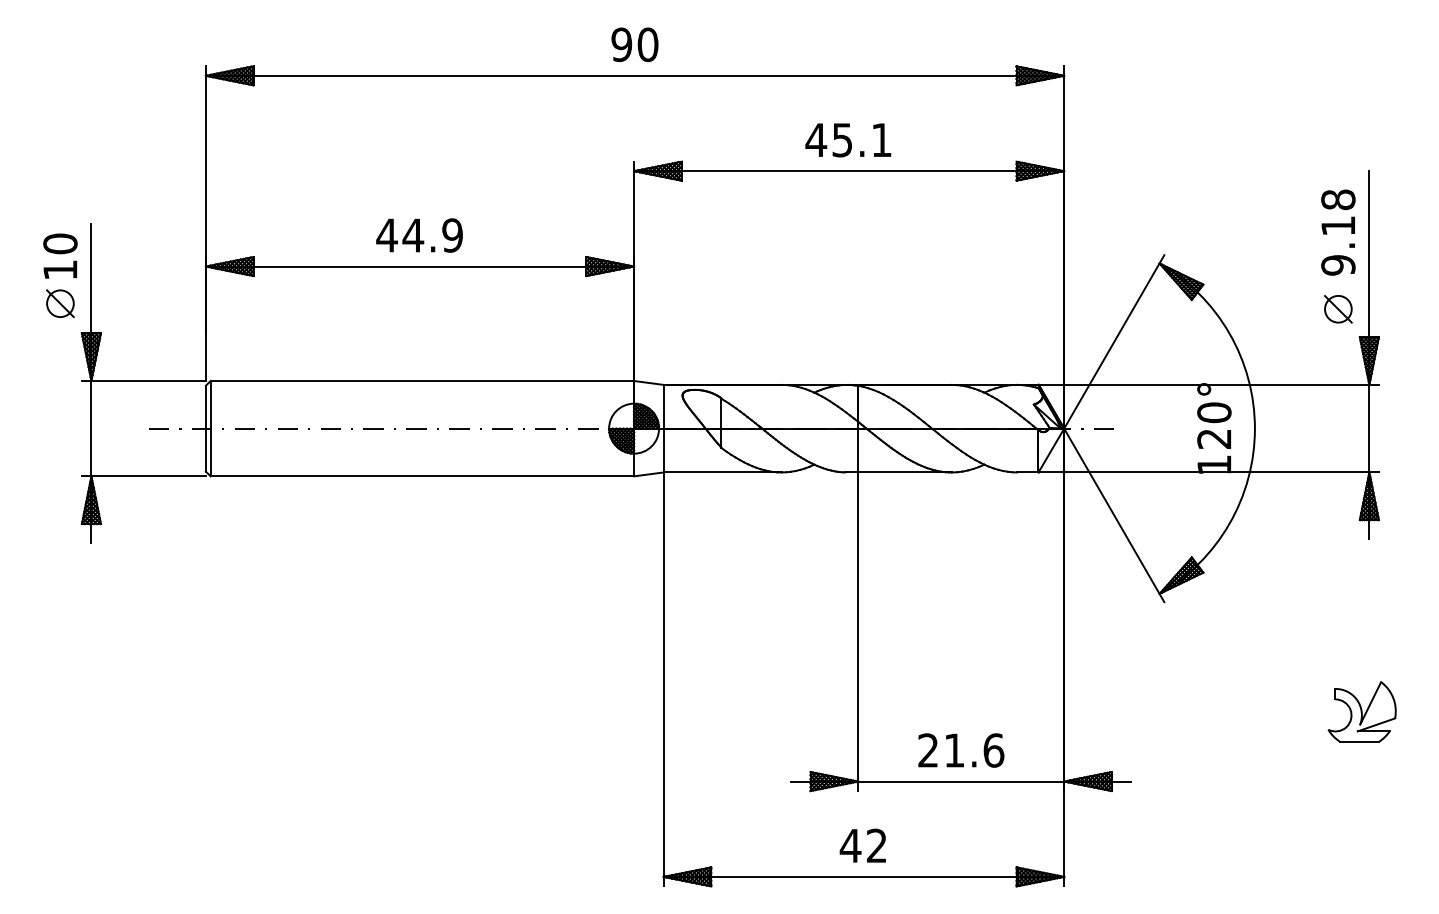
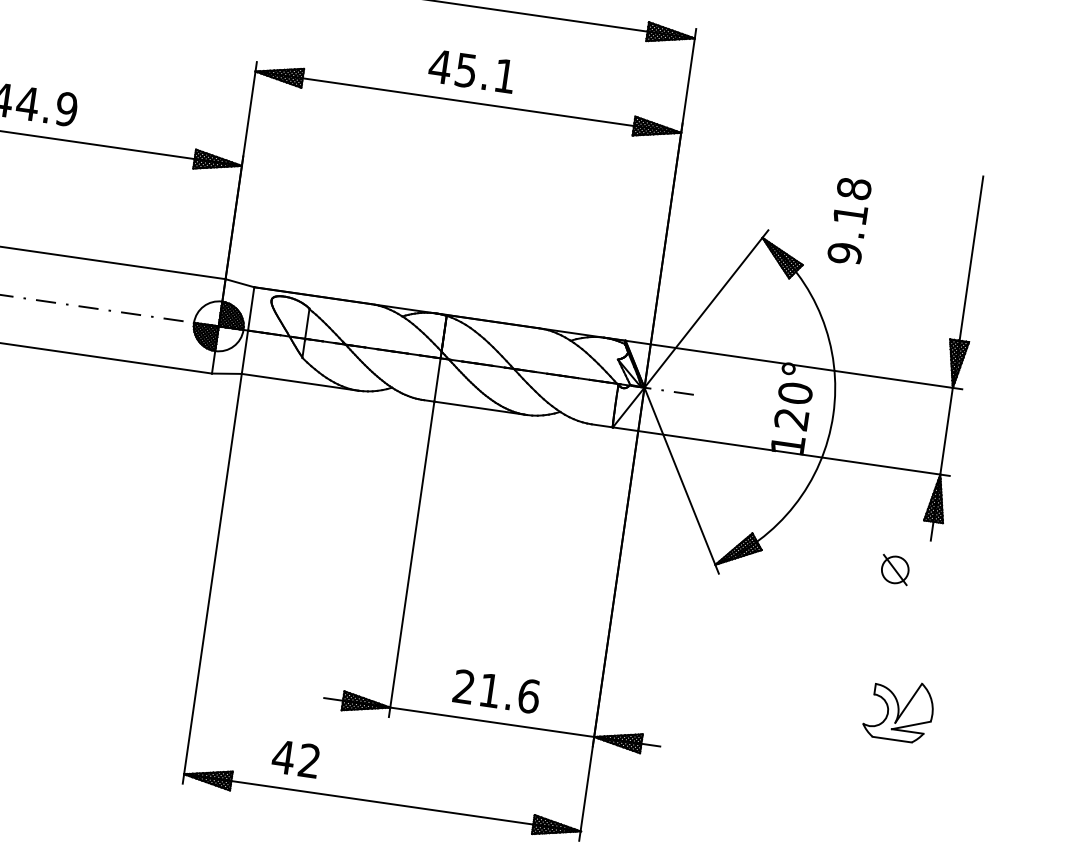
text: (1338, 232) -> (849, 221), moved
part: (1338, 309) -> (895, 570), moved
text: (862, 845) -> (295, 758), moved

